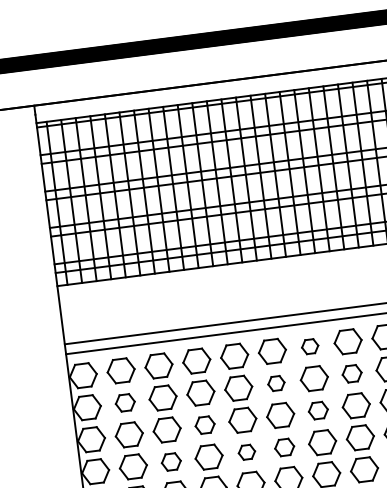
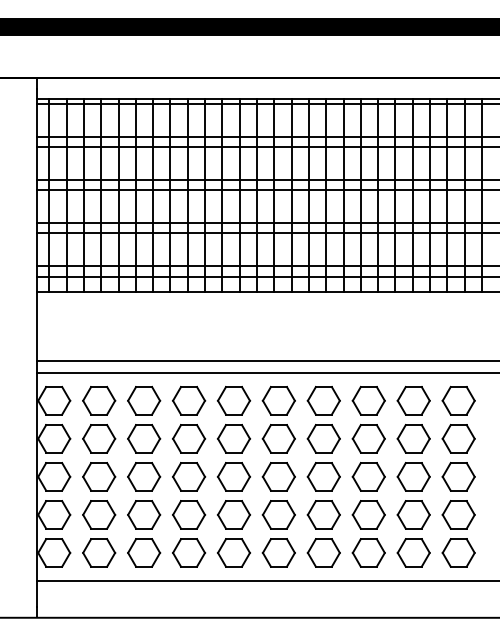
part: (309, 346) -> (323, 400), size x1.67
part: (351, 373) -> (368, 438), size x1.43
part: (276, 383) -> (278, 438), size x1.67
part: (125, 402) -> (99, 438), size x1.43
part: (318, 410) -> (323, 476), size x1.43
part: (205, 424) -> (189, 476), size x1.43
part: (284, 447) -> (278, 514), size x1.43
part: (246, 452) -> (233, 514), size x1.67
part: (171, 461) -> (144, 514), size x1.43

